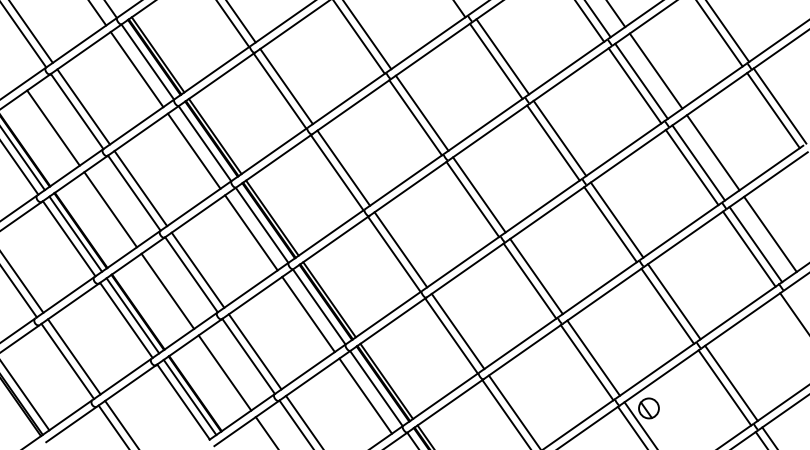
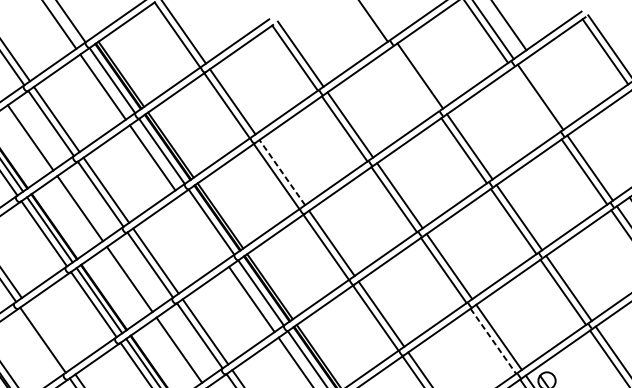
line: (495, 60) -> (413, 79), removed
line: (655, 70) -> (552, 87), removed
line: (634, 85) -> (534, 100), removed
line: (712, 152) -> (602, 159), removed
line: (343, 168) -> (282, 172), solid -> dashed
line: (251, 232) -> (202, 228), removed
line: (74, 356) -> (48, 335), removed
line: (587, 362) -> (493, 341), solid -> dashed

